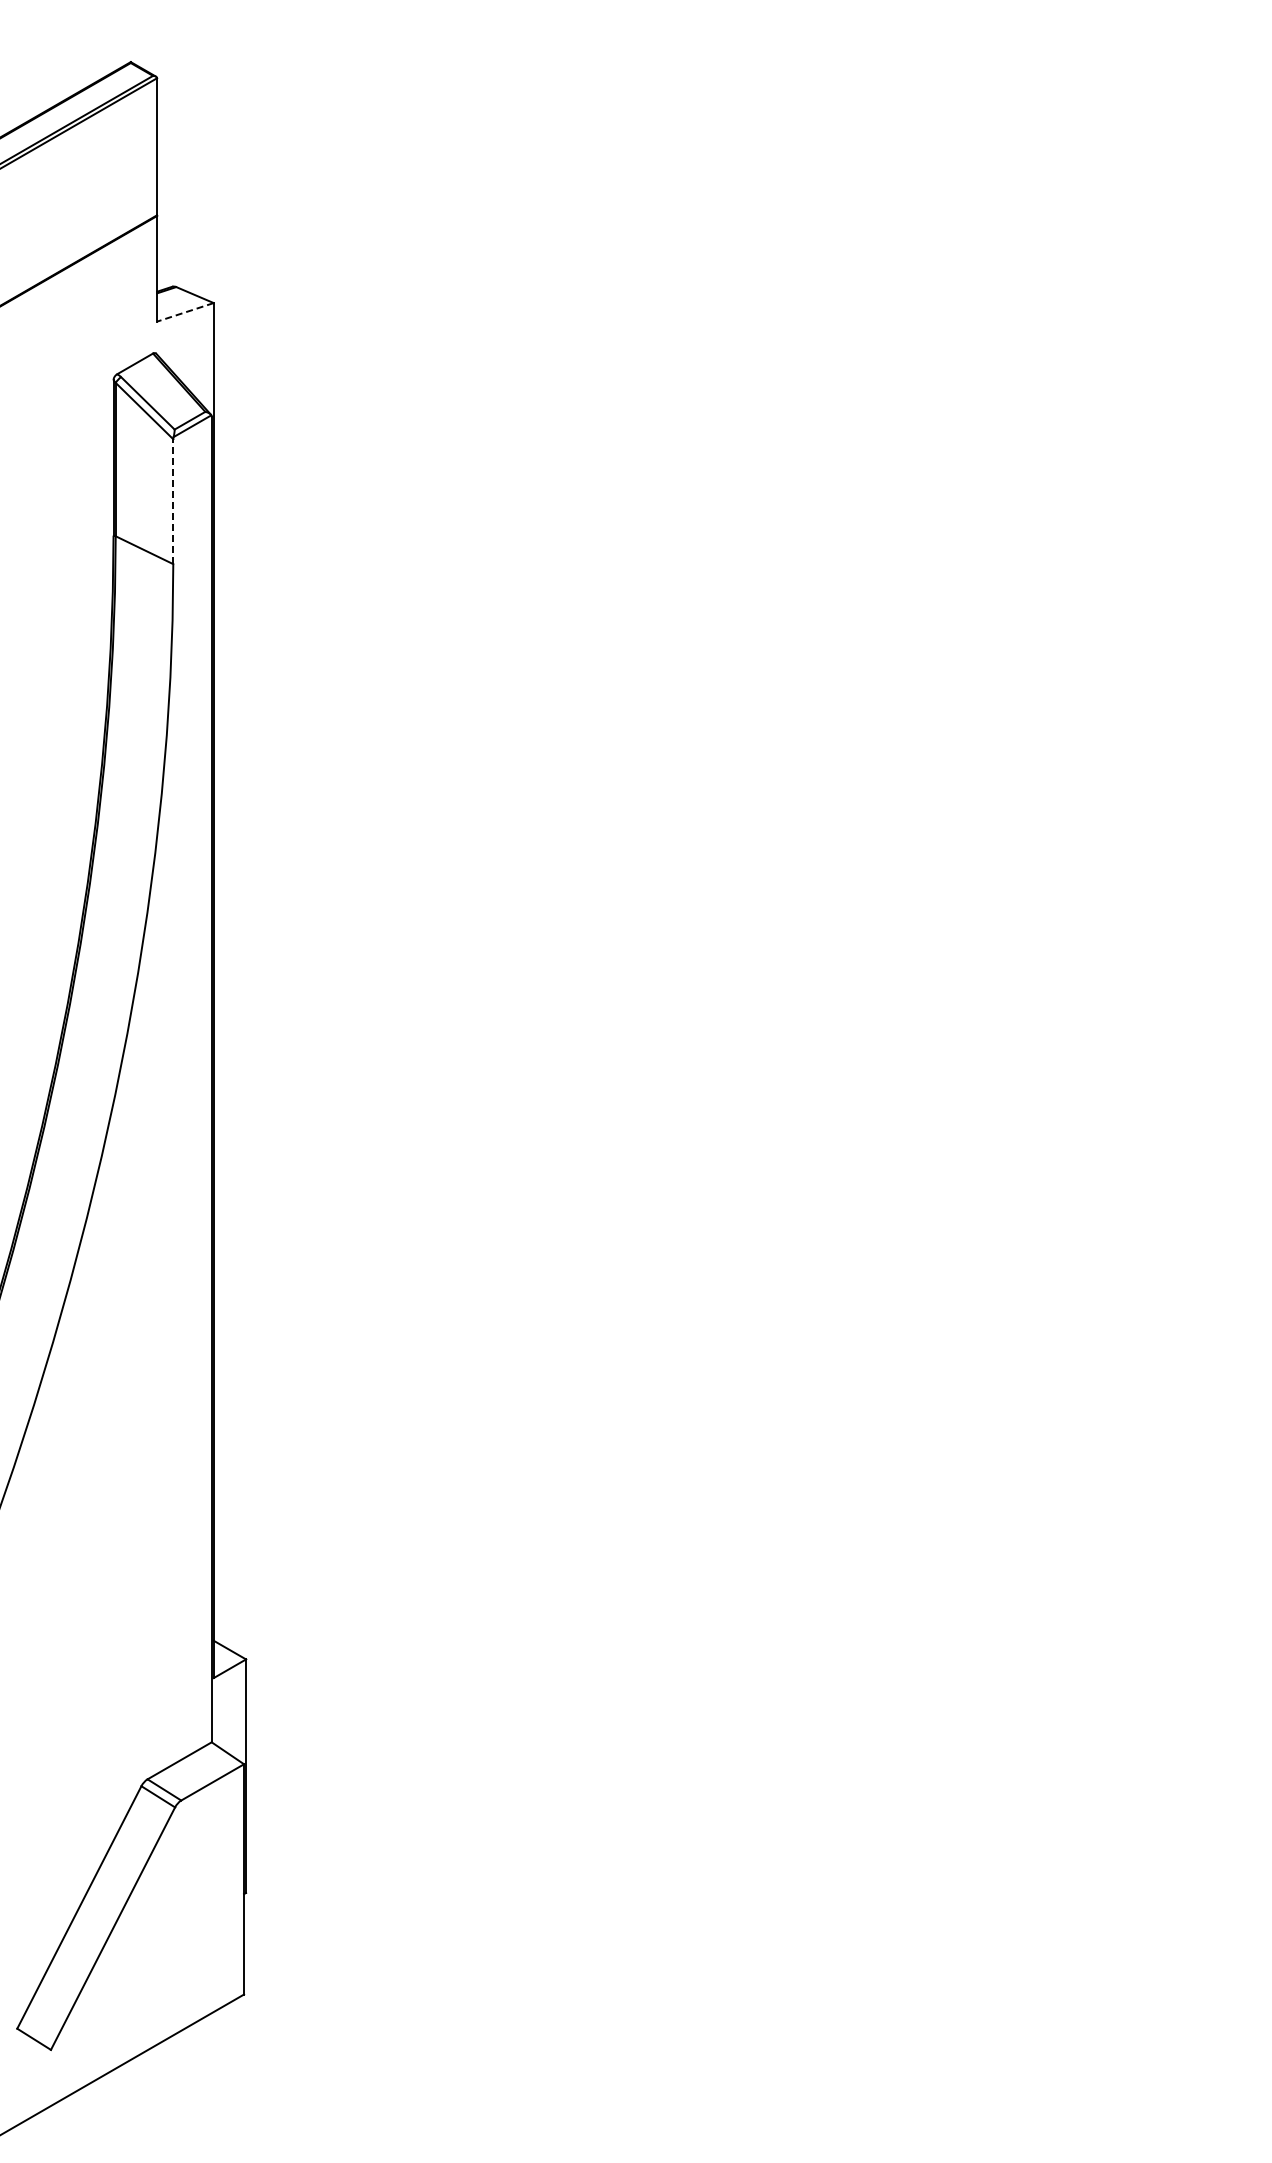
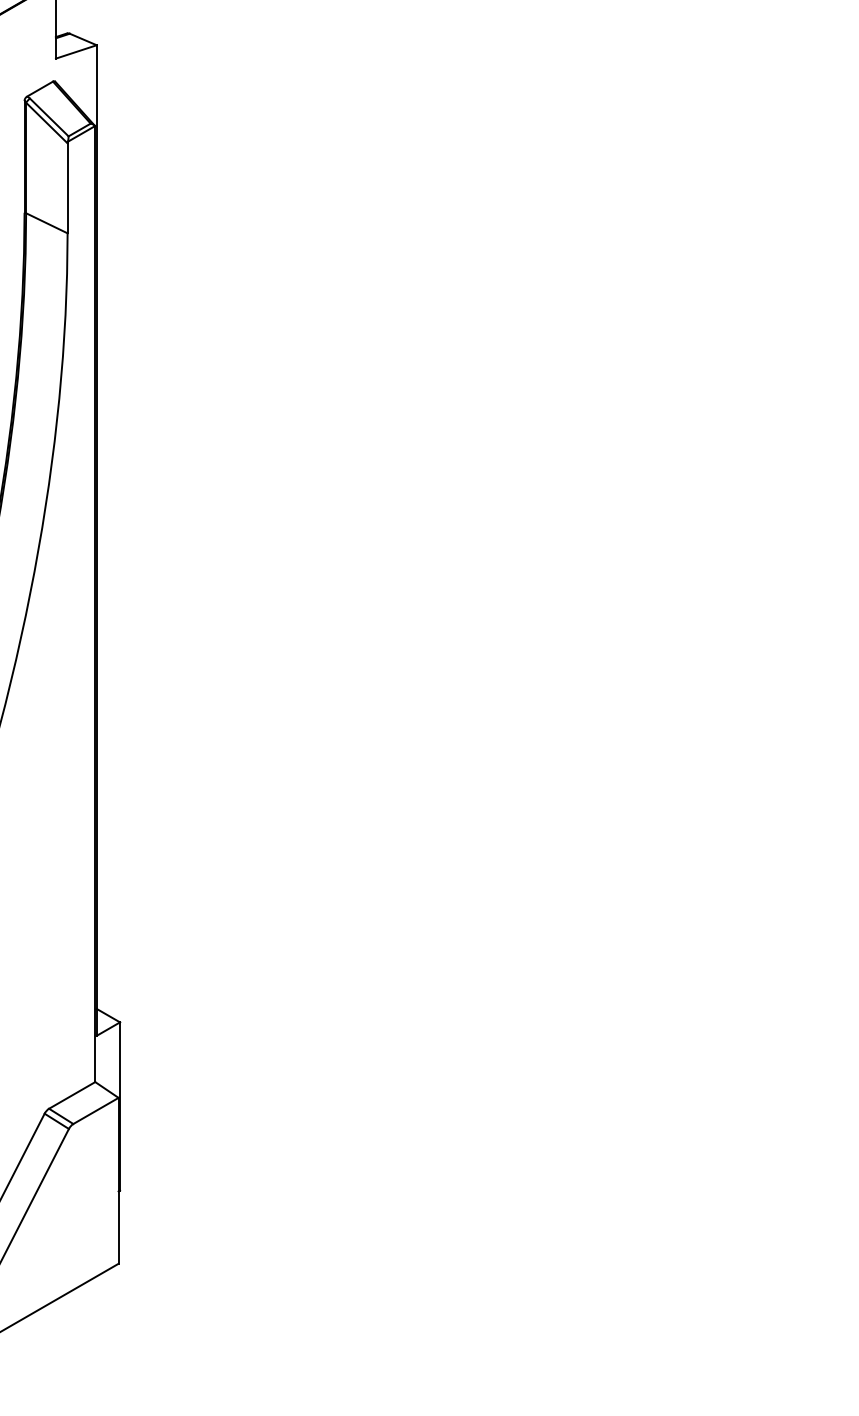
line: (185, 312) -> (76, 52), dashed -> solid
line: (173, 501) -> (67, 188), dashed -> solid

